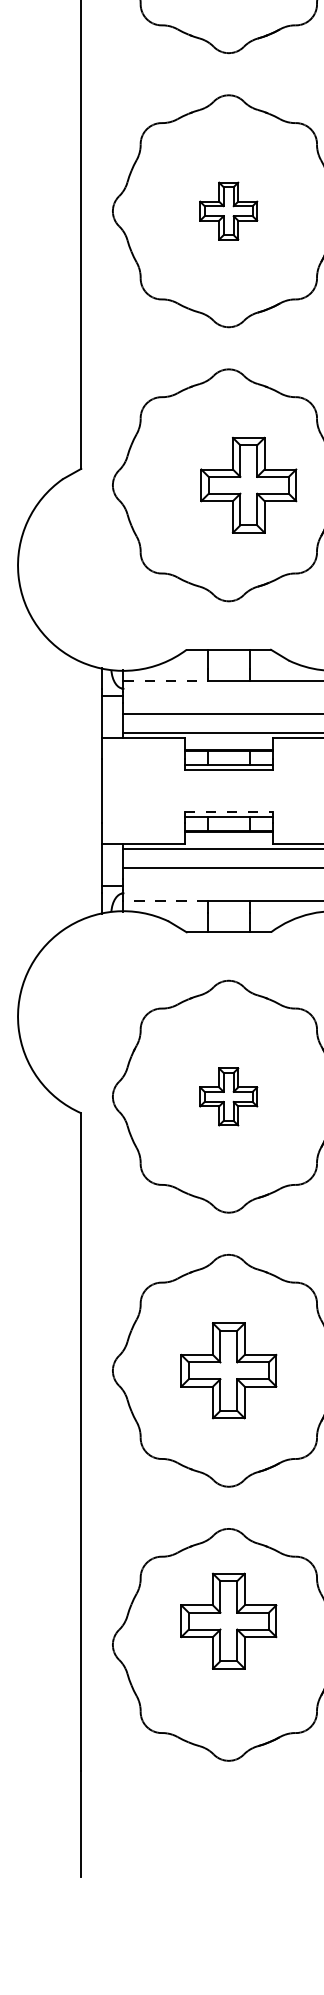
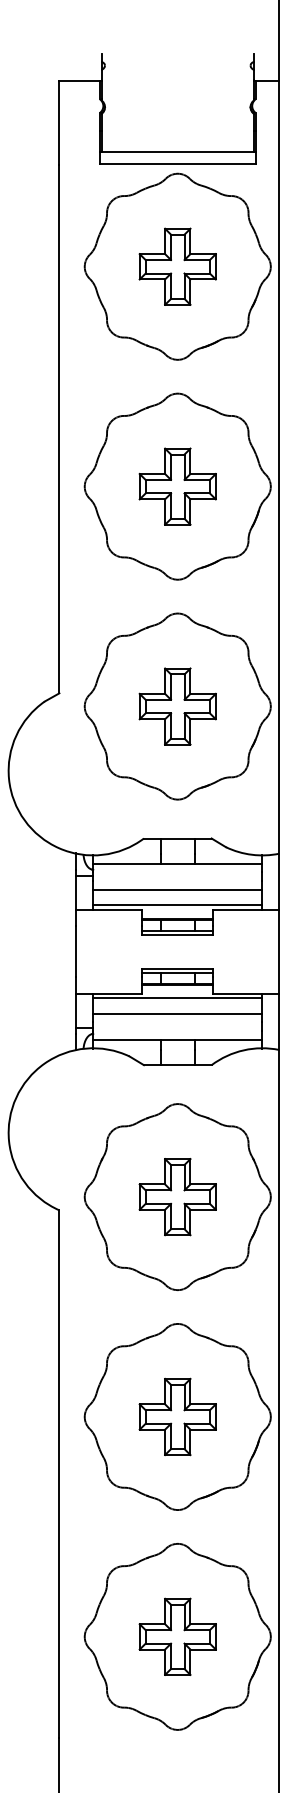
part: (228, 211) -> (177, 486), size x1.67
part: (248, 485) -> (177, 706), moved
line: (166, 680) -> (127, 863), dashed -> solid
line: (228, 811) -> (177, 968), dashed -> solid
line: (166, 900) -> (127, 1039), dashed -> solid
part: (228, 1097) -> (177, 1197), size x1.67
part: (228, 1620) -> (177, 1636), moved

